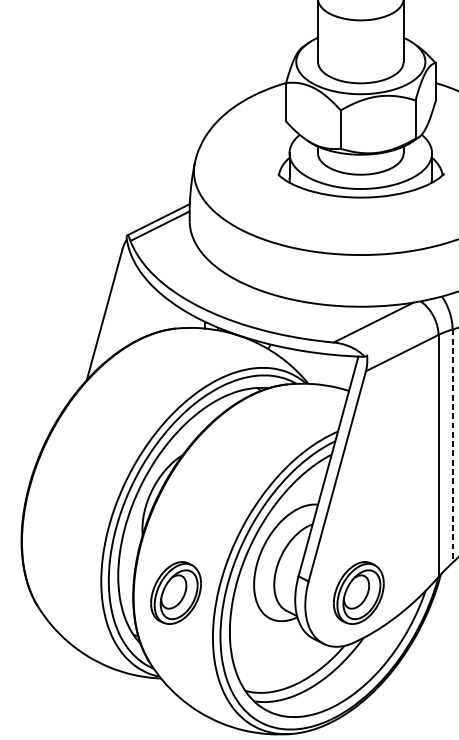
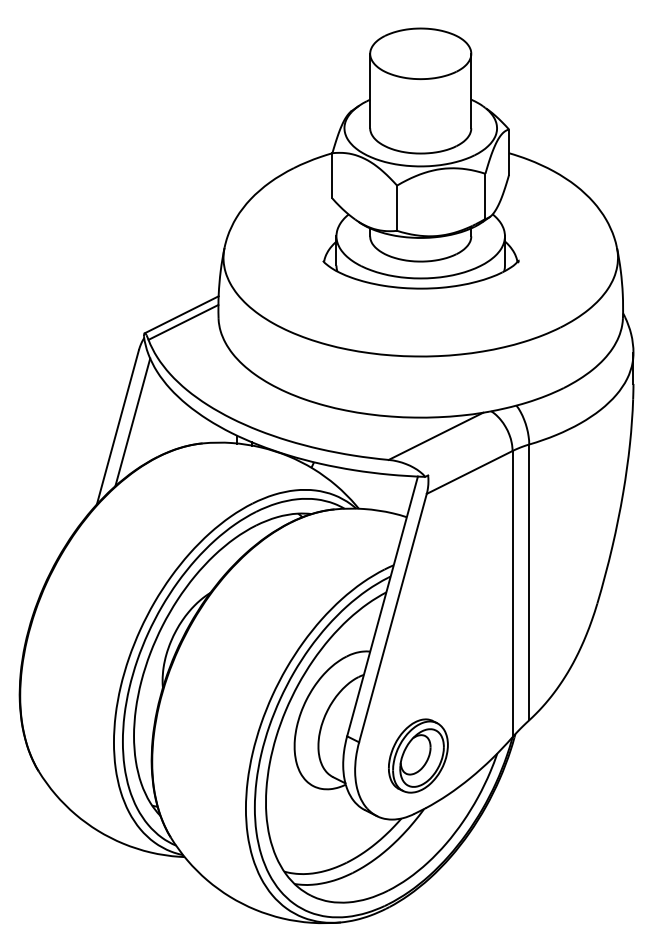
line: (116, 310) -> (132, 422), added
line: (452, 446) -> (529, 582), dashed -> solid
part: (176, 592) -> (202, 755), removed

